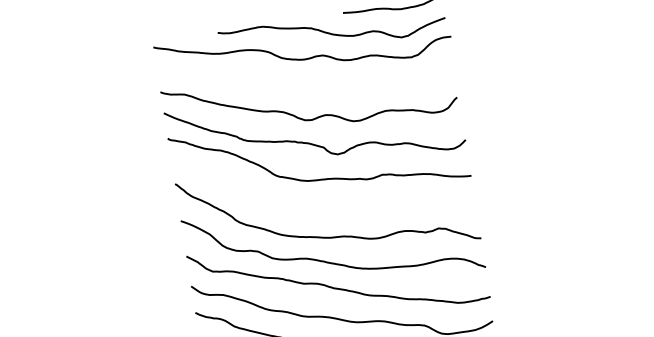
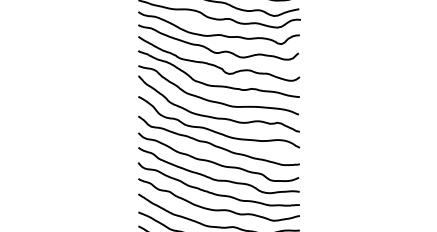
curve: (307, 86) -> (218, 34), added
curve: (326, 206) -> (218, 101), added

